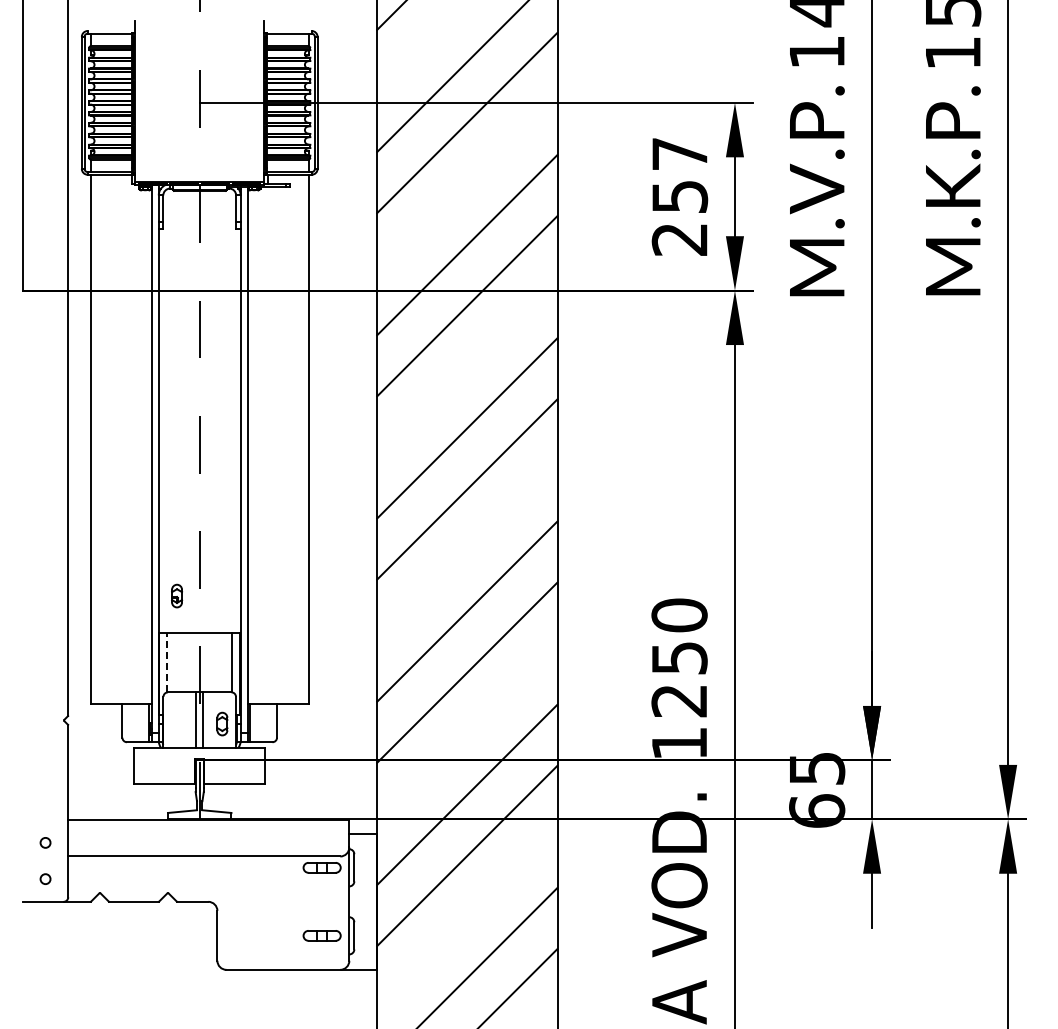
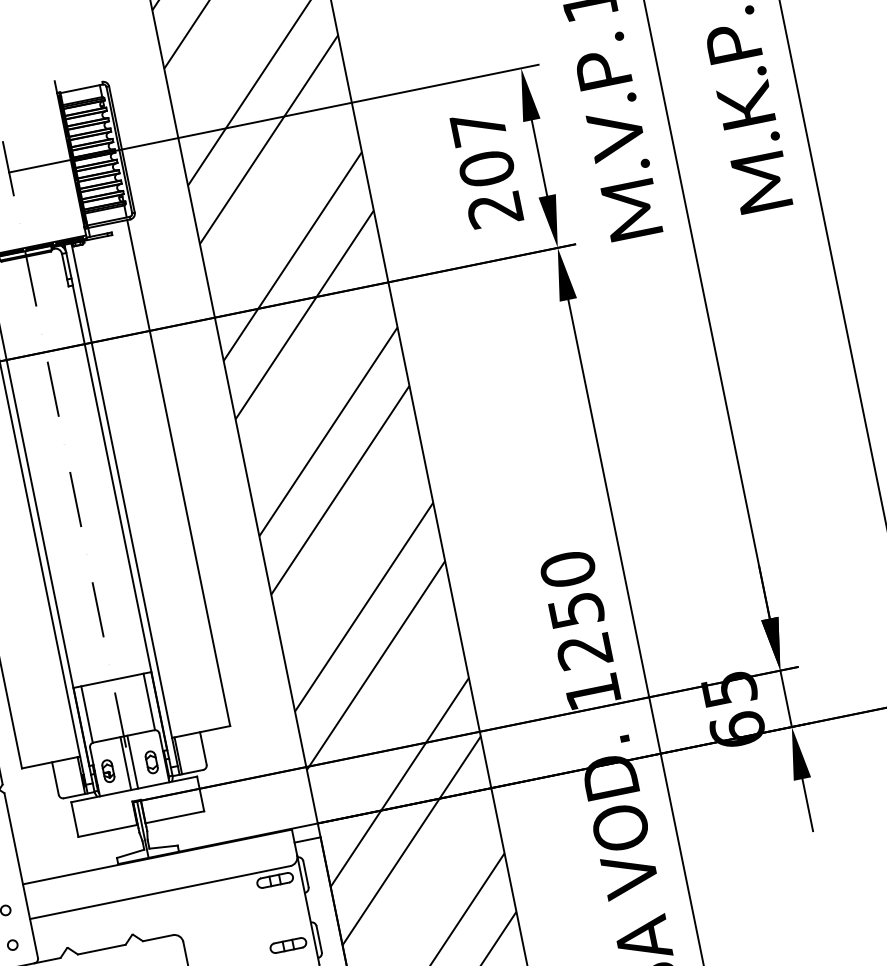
text: (679, 196) -> (486, 168), 257 -> 207
part: (177, 595) -> (108, 770), moved
line: (167, 662) -> (87, 714), dashed -> solid

